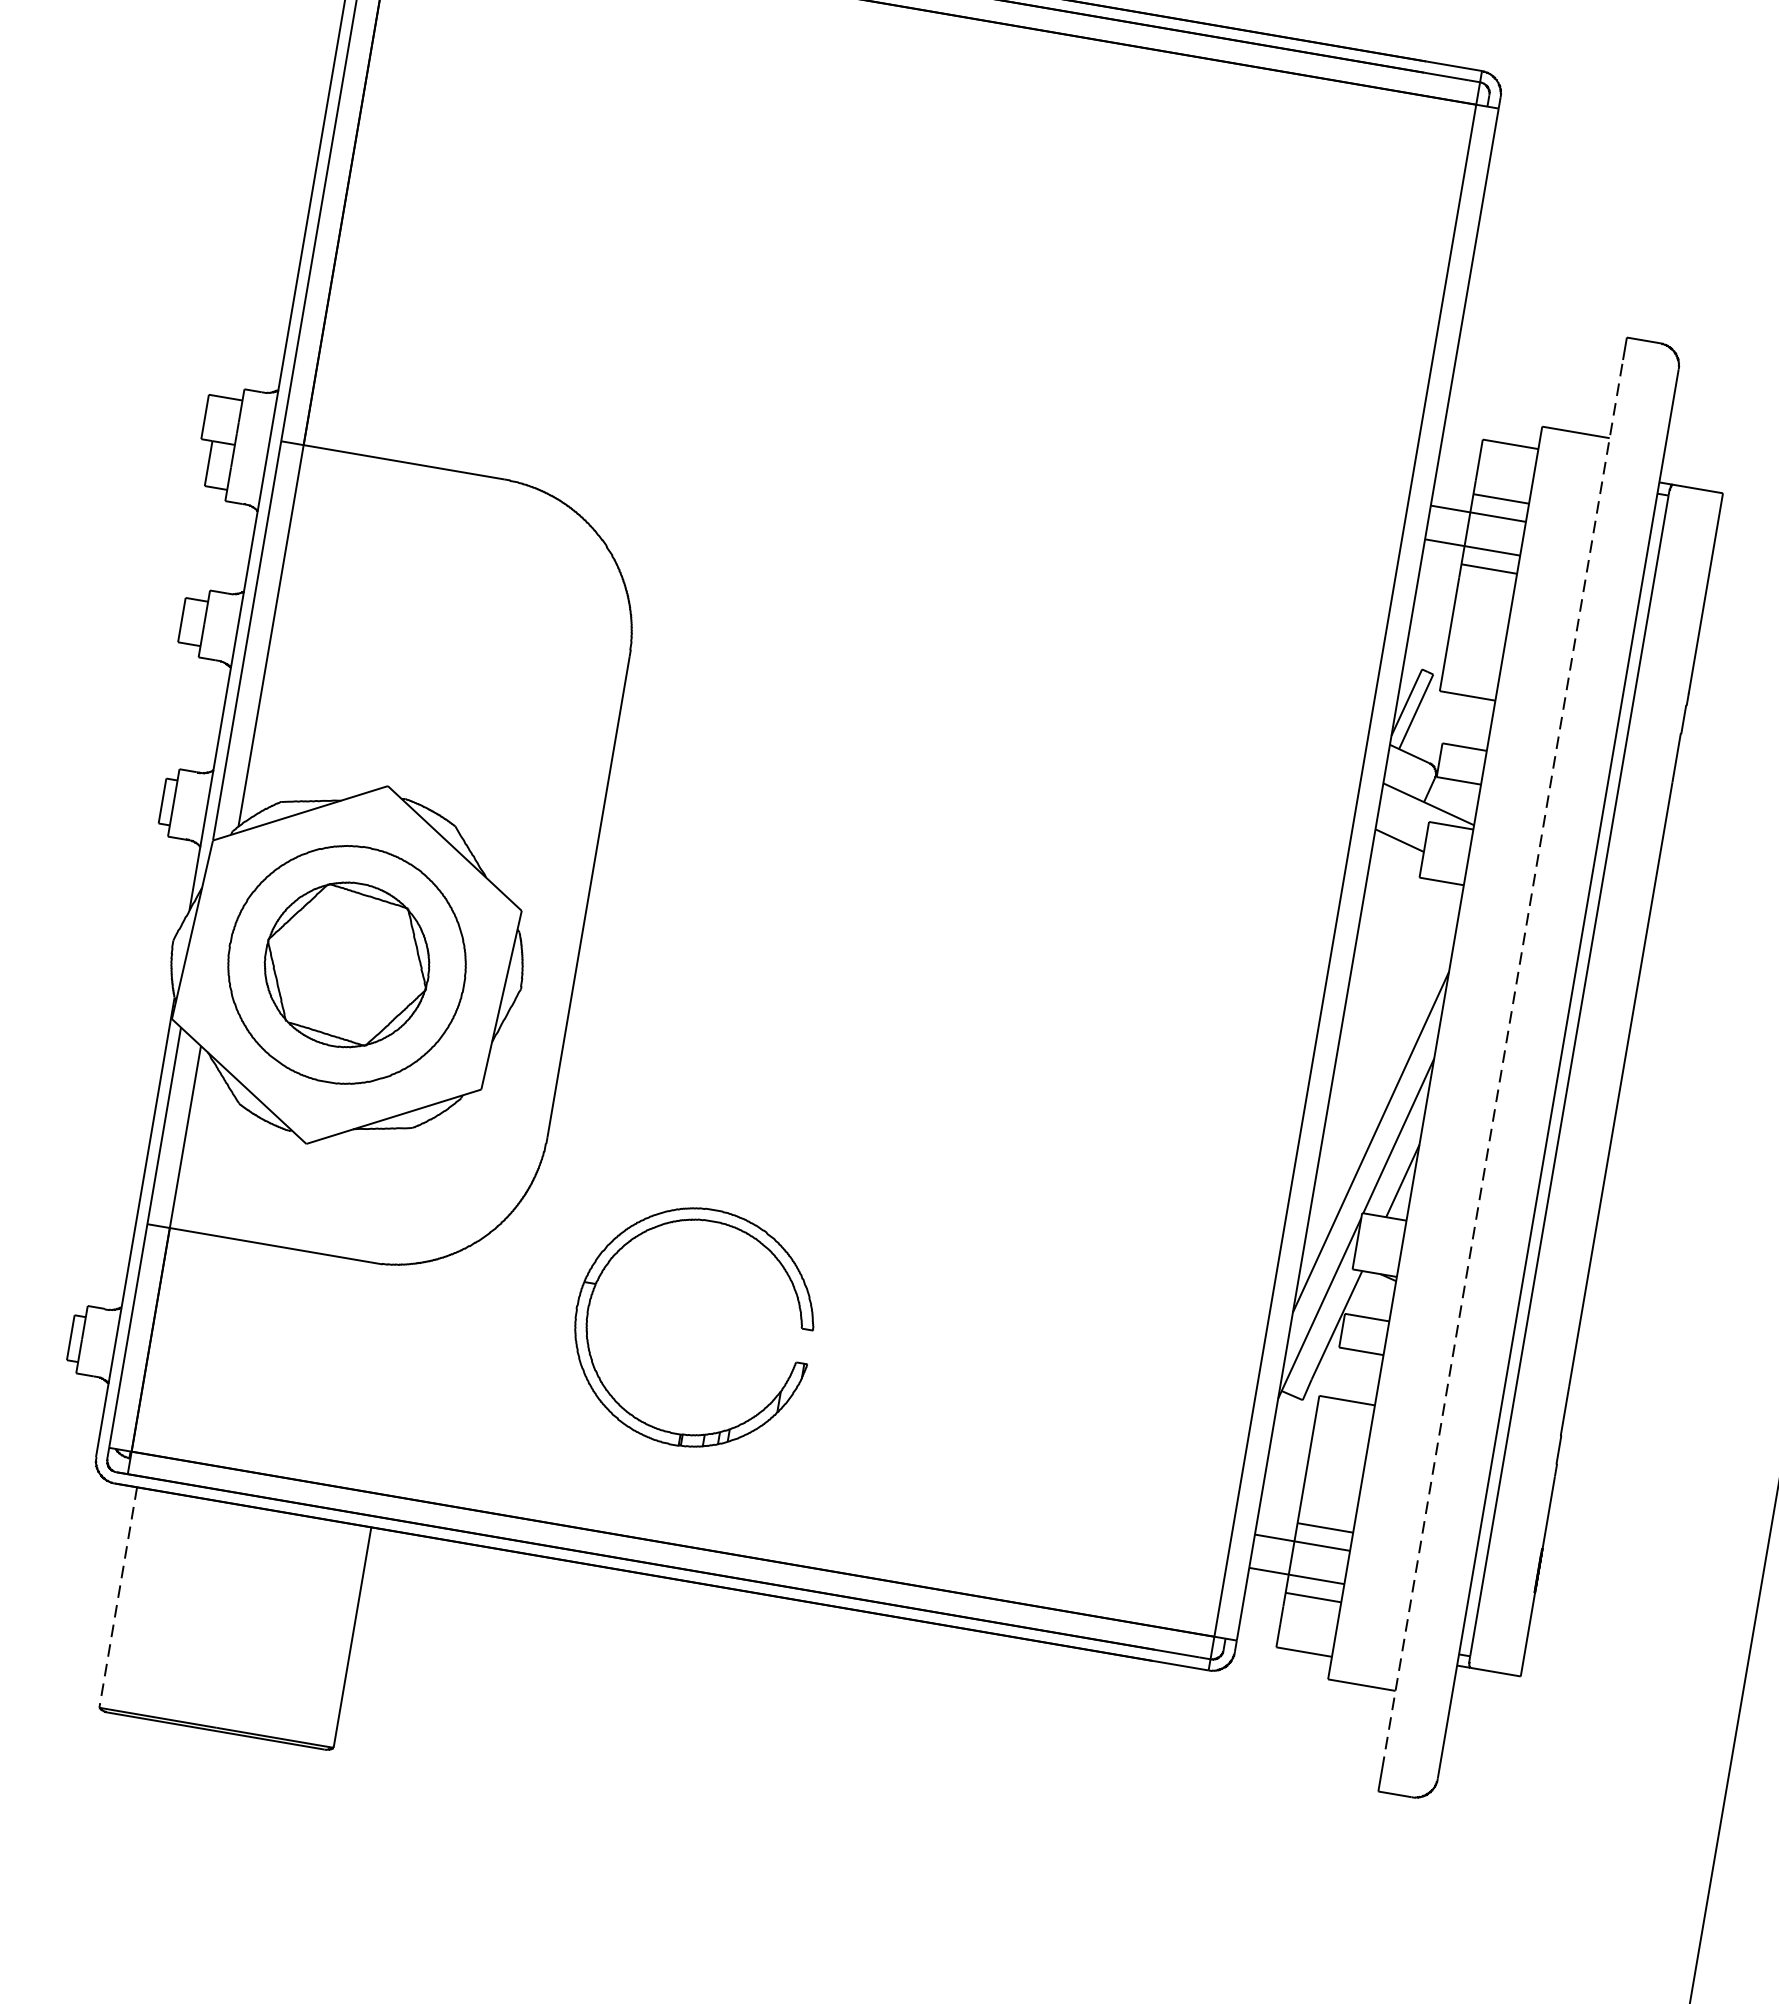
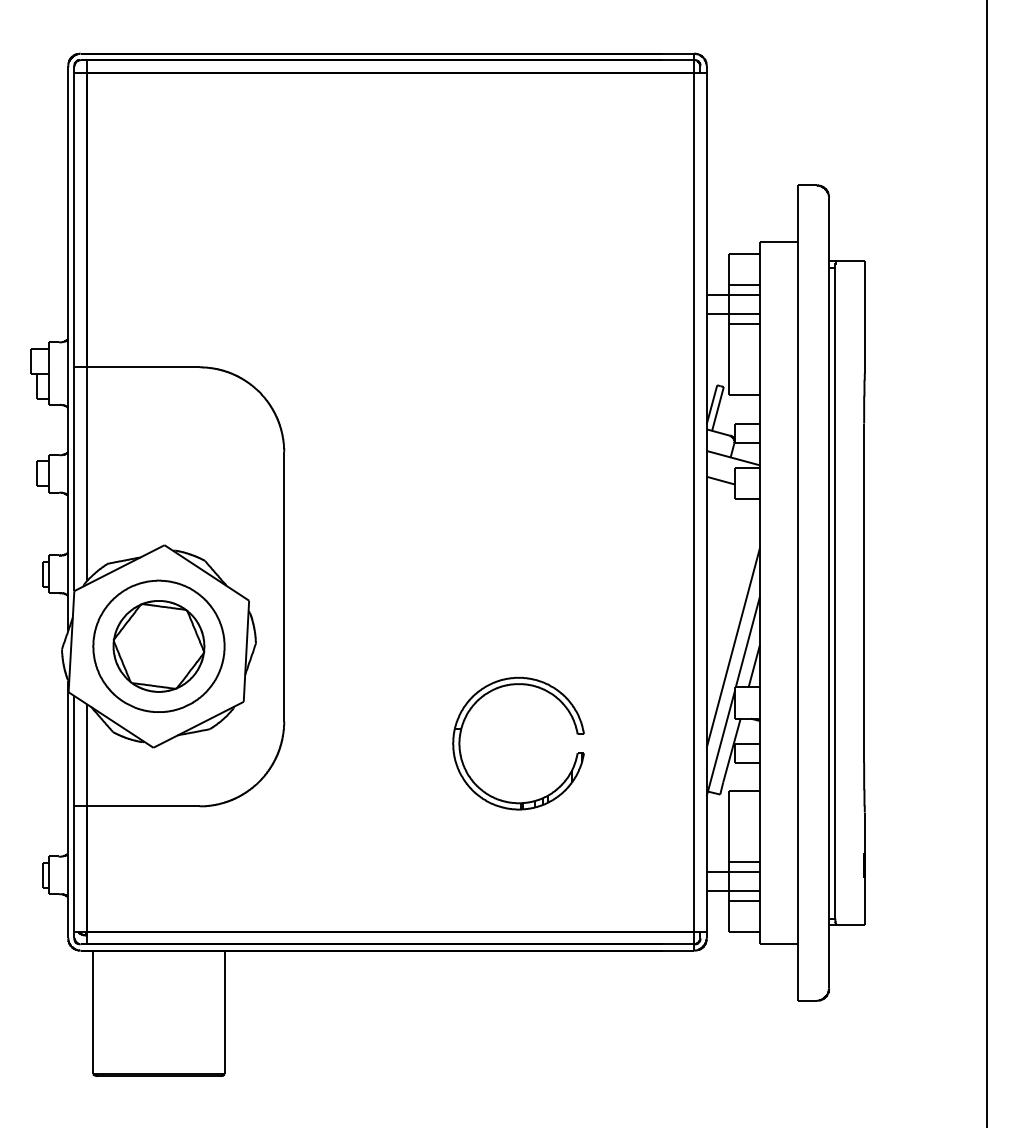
line: (1502, 1063) -> (797, 592), dashed -> solid
part: (617, 1255) -> (470, 711), moved
line: (118, 1597) -> (93, 1012), dashed -> solid

